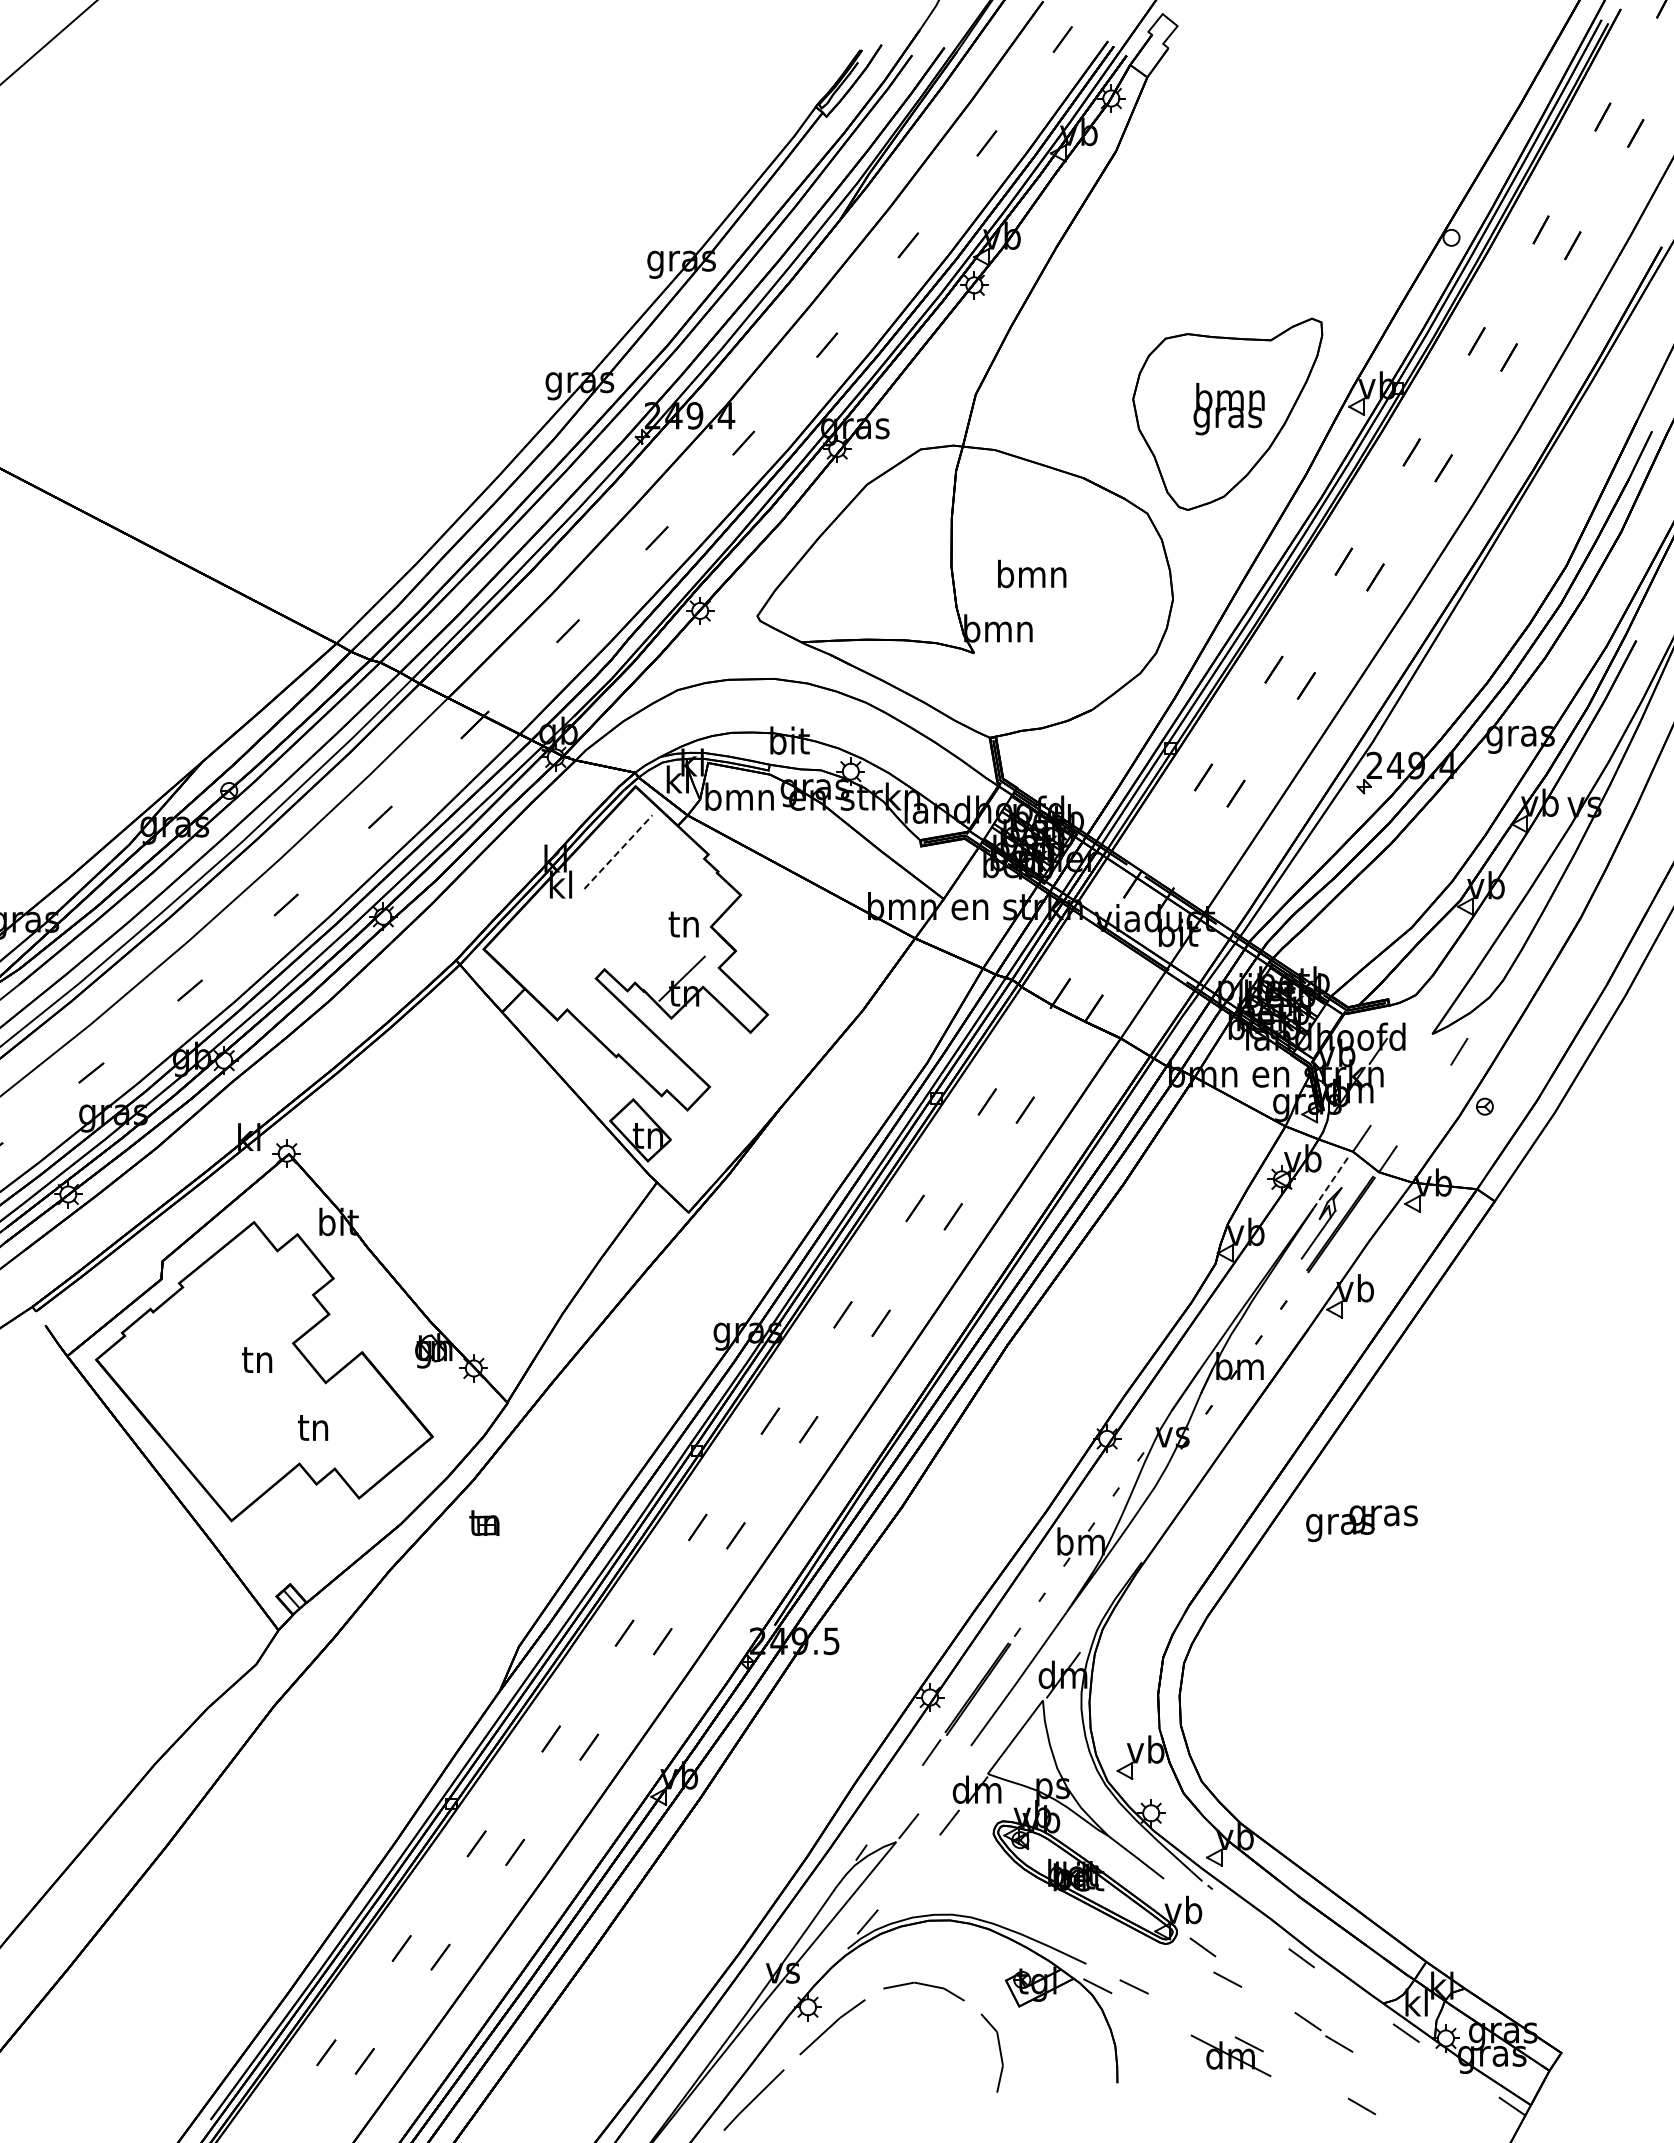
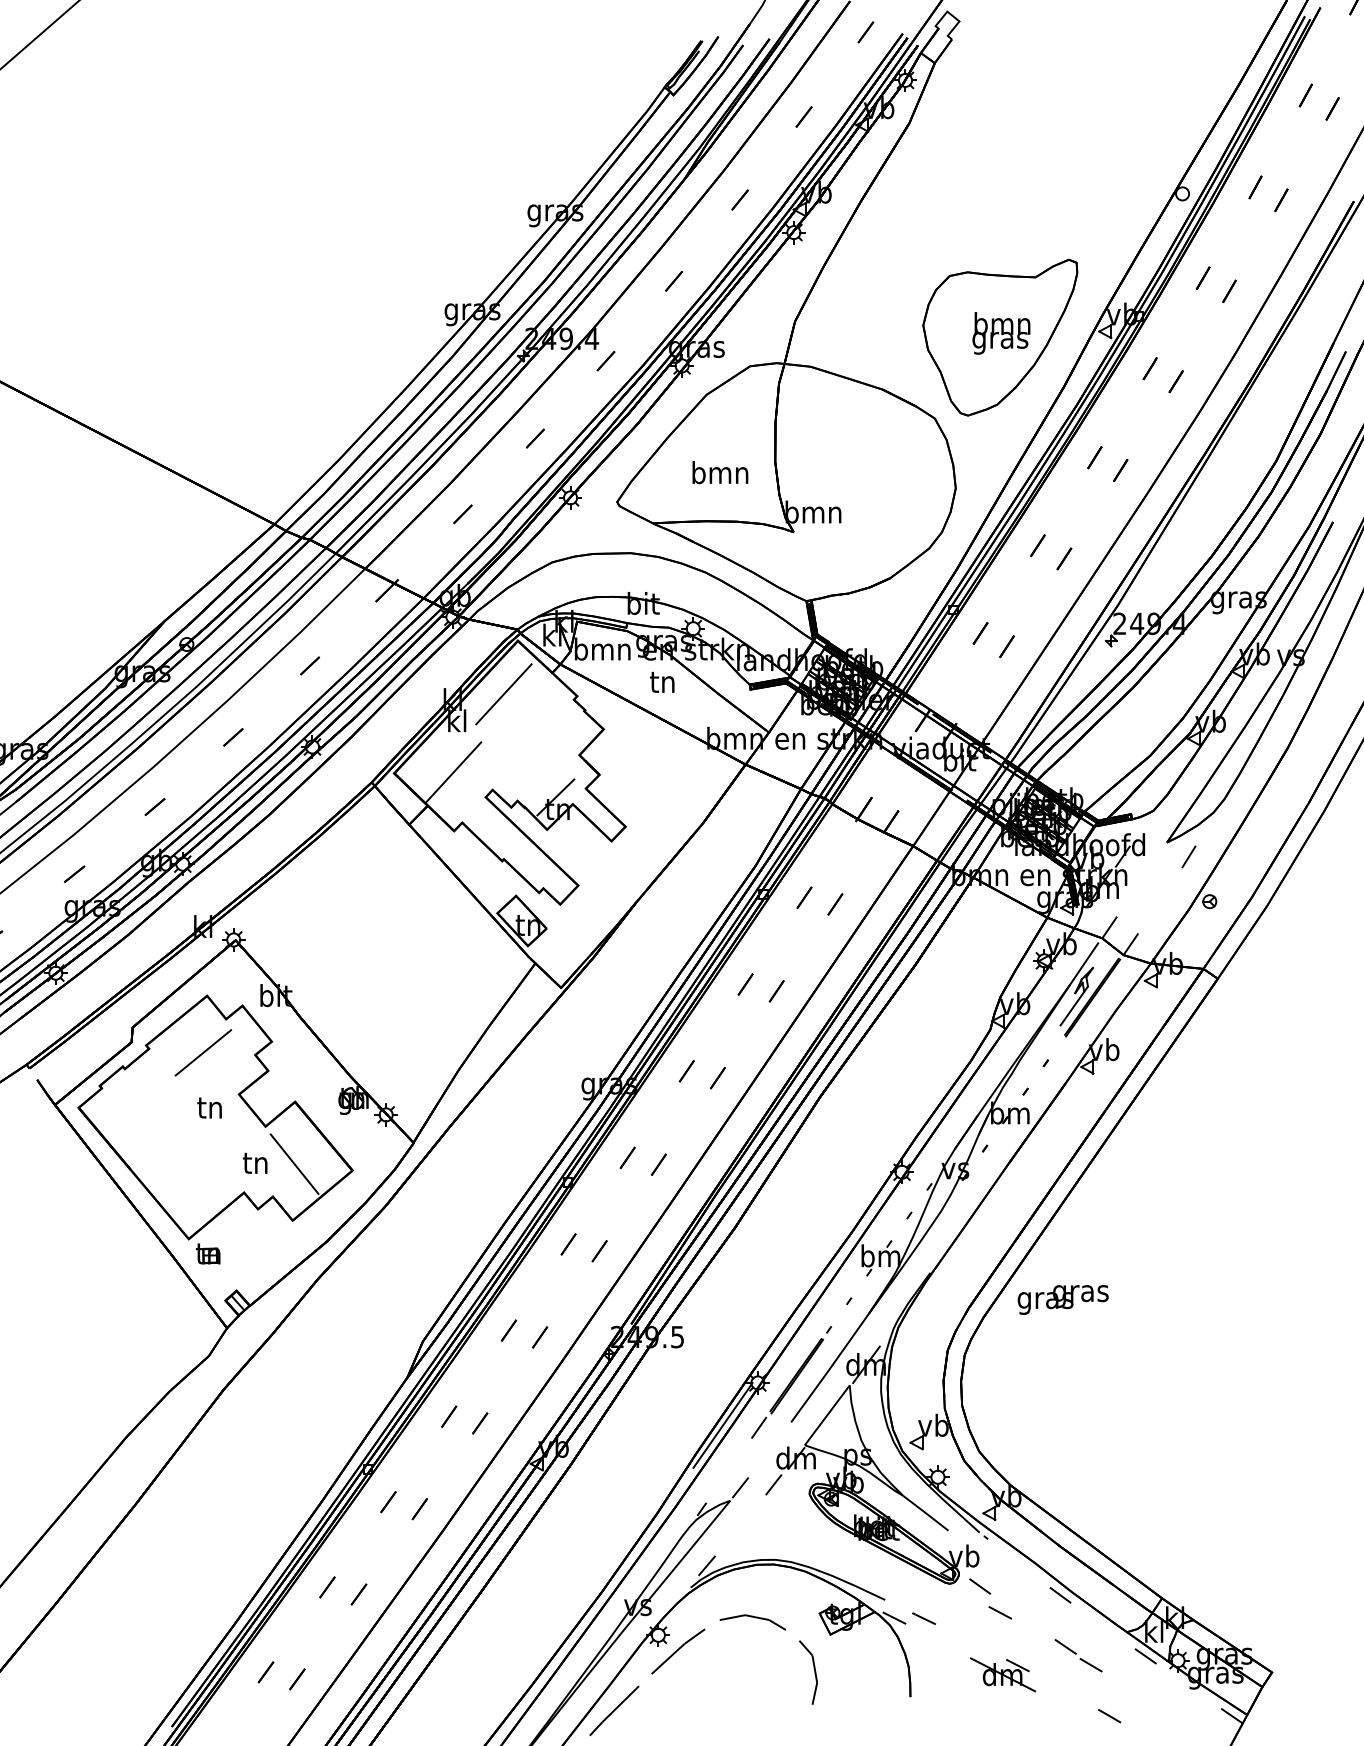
text: (1032, 573) -> (720, 472), moved
line: (618, 851) -> (504, 693), dashed -> solid
text: (683, 924) -> (662, 682), moved
line: (556, 947) -> (453, 771), added
line: (1330, 1183) -> (1084, 964), dashed -> solid
line: (249, 1292) -> (203, 1053), added
line: (361, 1428) -> (294, 1163), added
part: (484, 1522) -> (208, 1253), moved
text: (1361, 1523) -> (1062, 1299), moved
line: (887, 1749) -> (723, 1425), added

